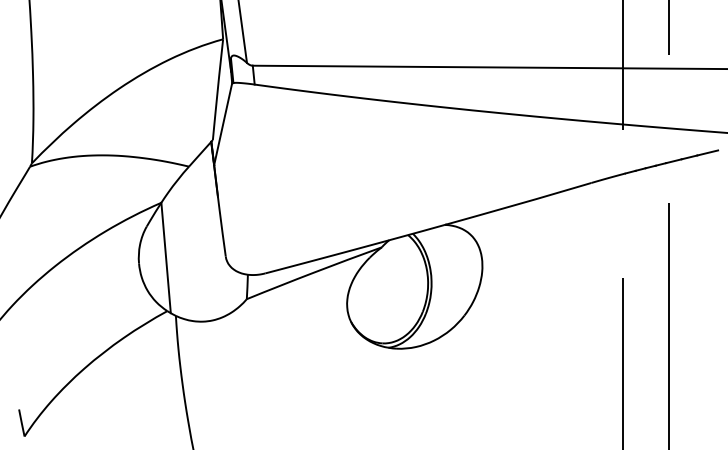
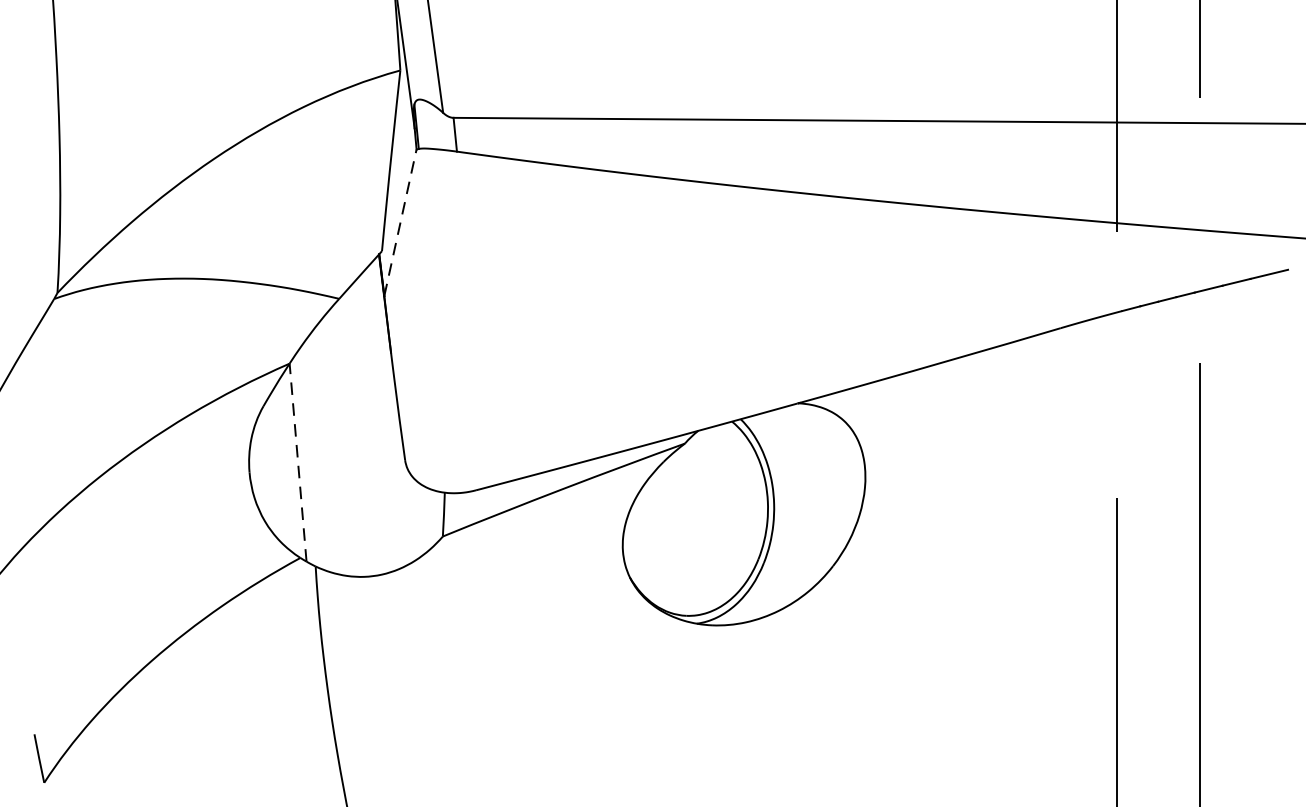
line: (223, 124) -> (401, 223), solid -> dashed
line: (166, 257) -> (298, 461), solid -> dashed

